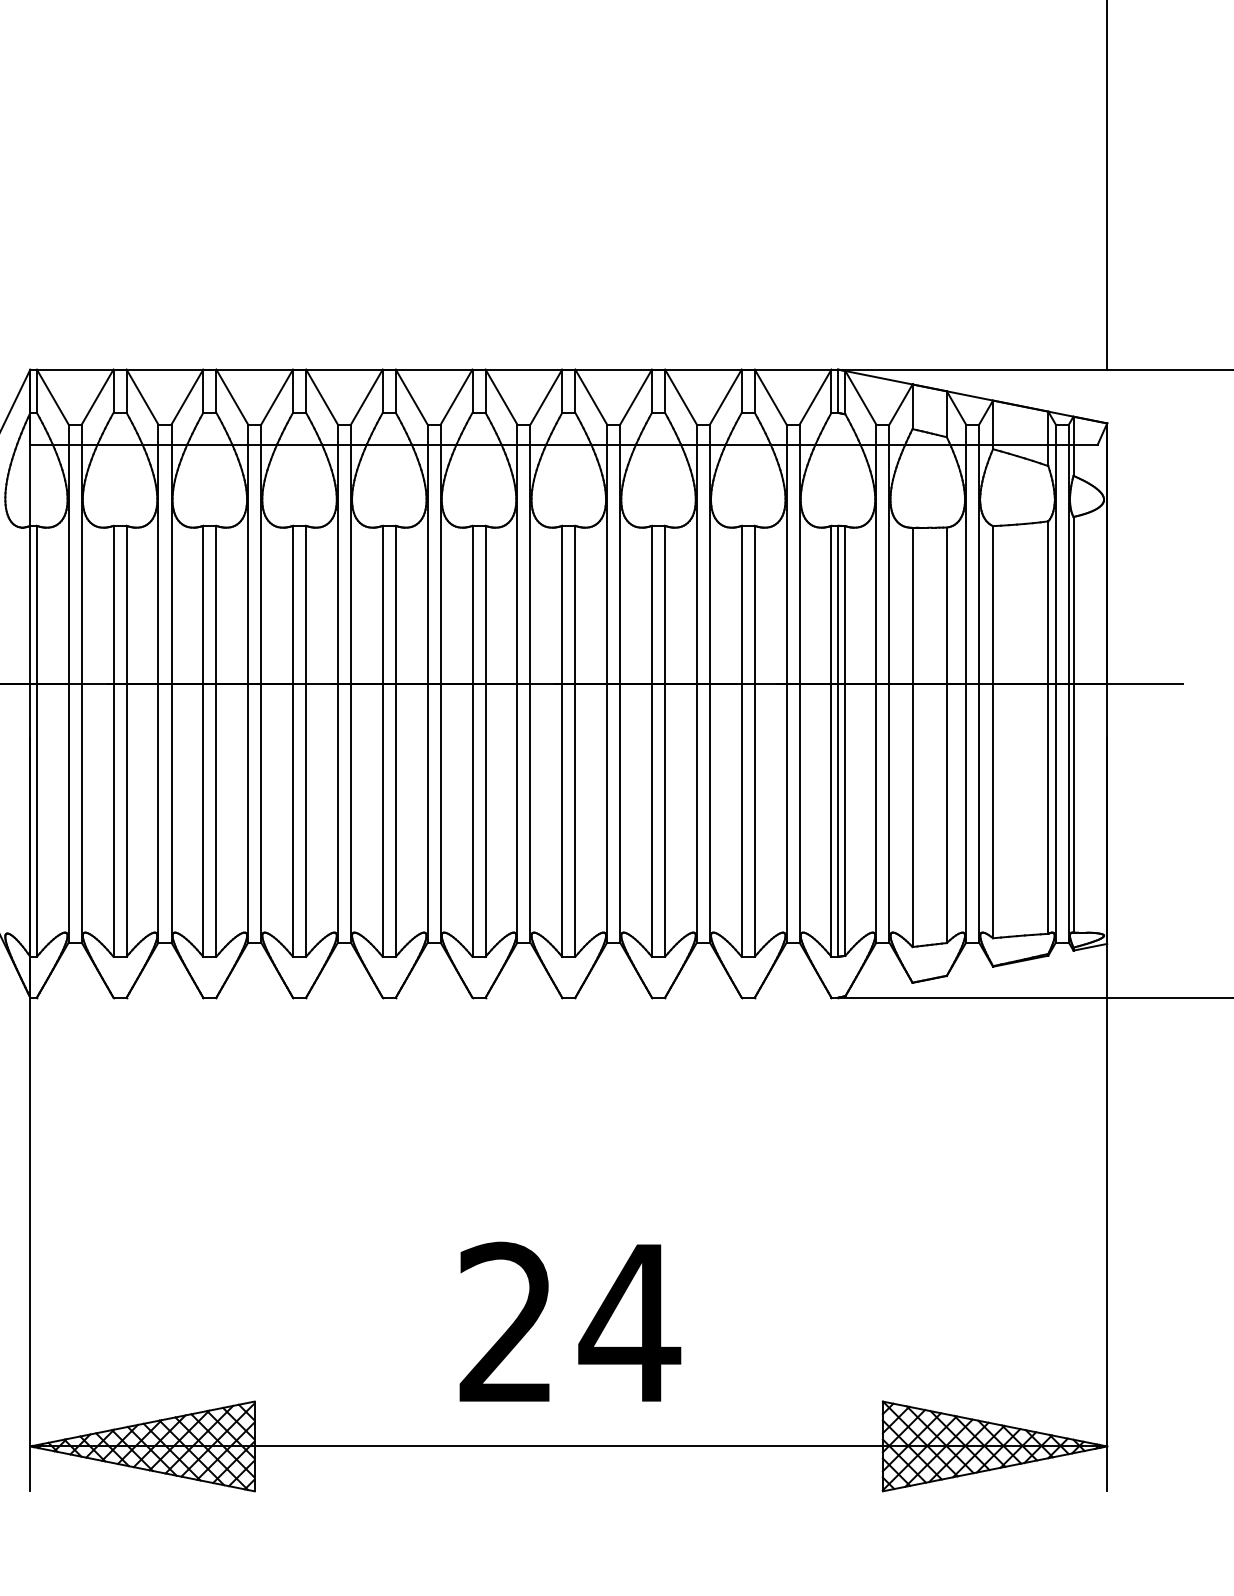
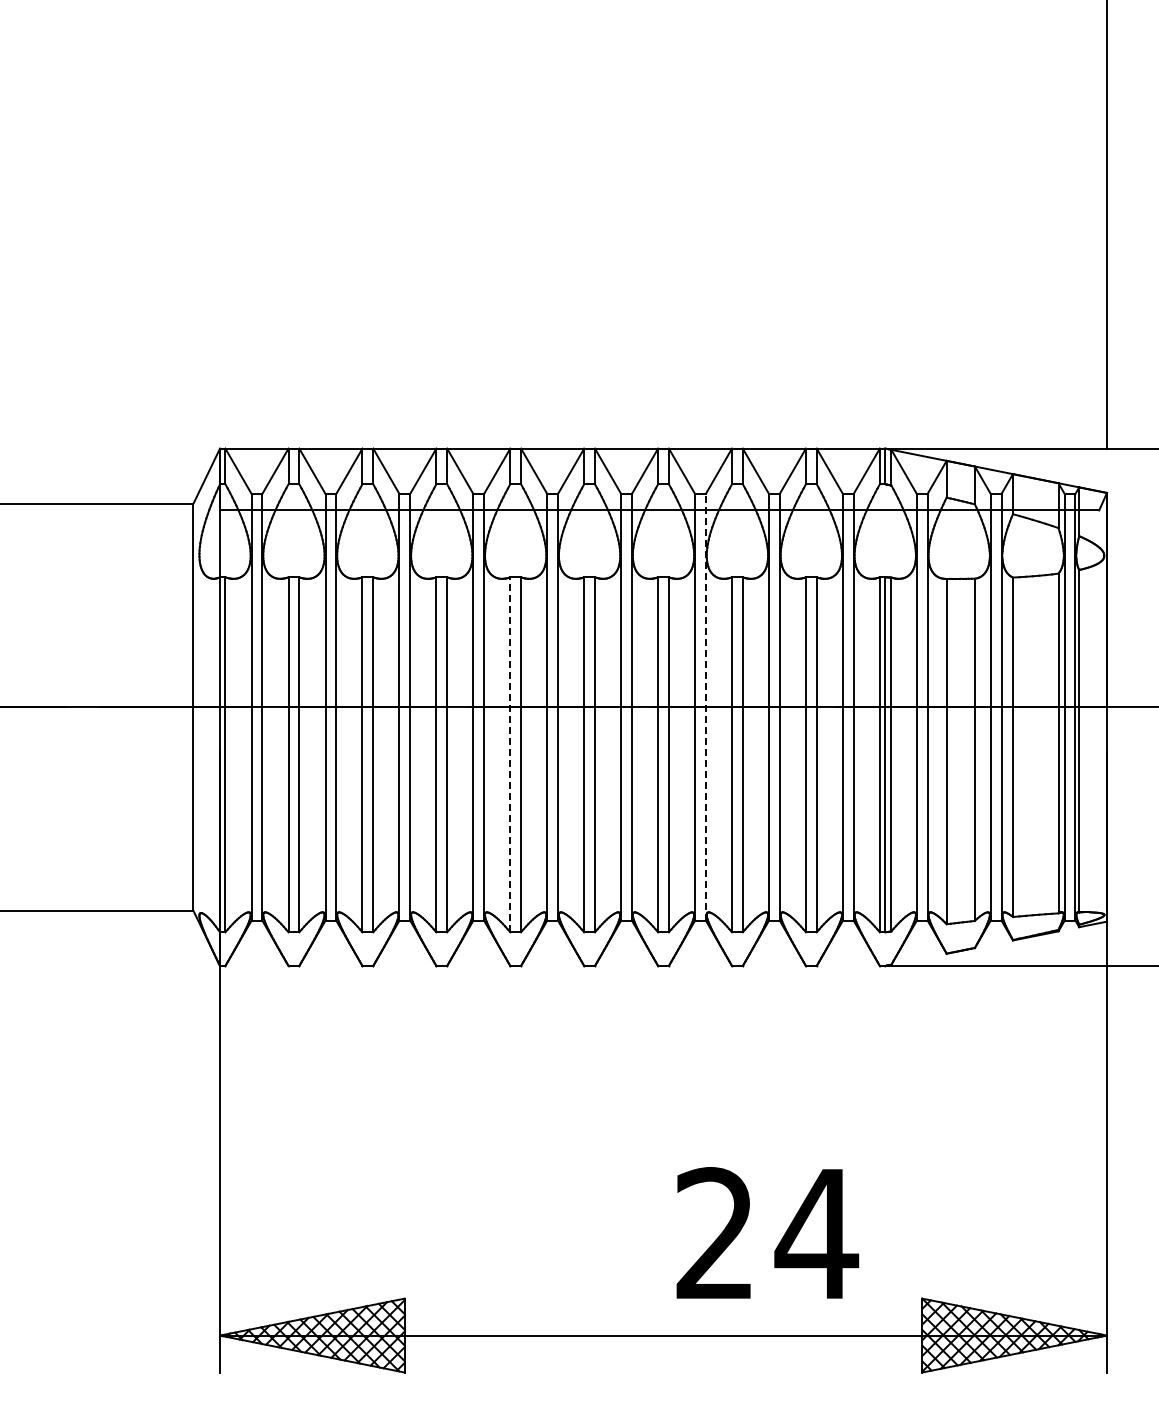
line: (619, 682) -> (705, 706), solid -> dashed
line: (383, 740) -> (510, 754), solid -> dashed
text: (569, 1321) -> (767, 1232), moved

